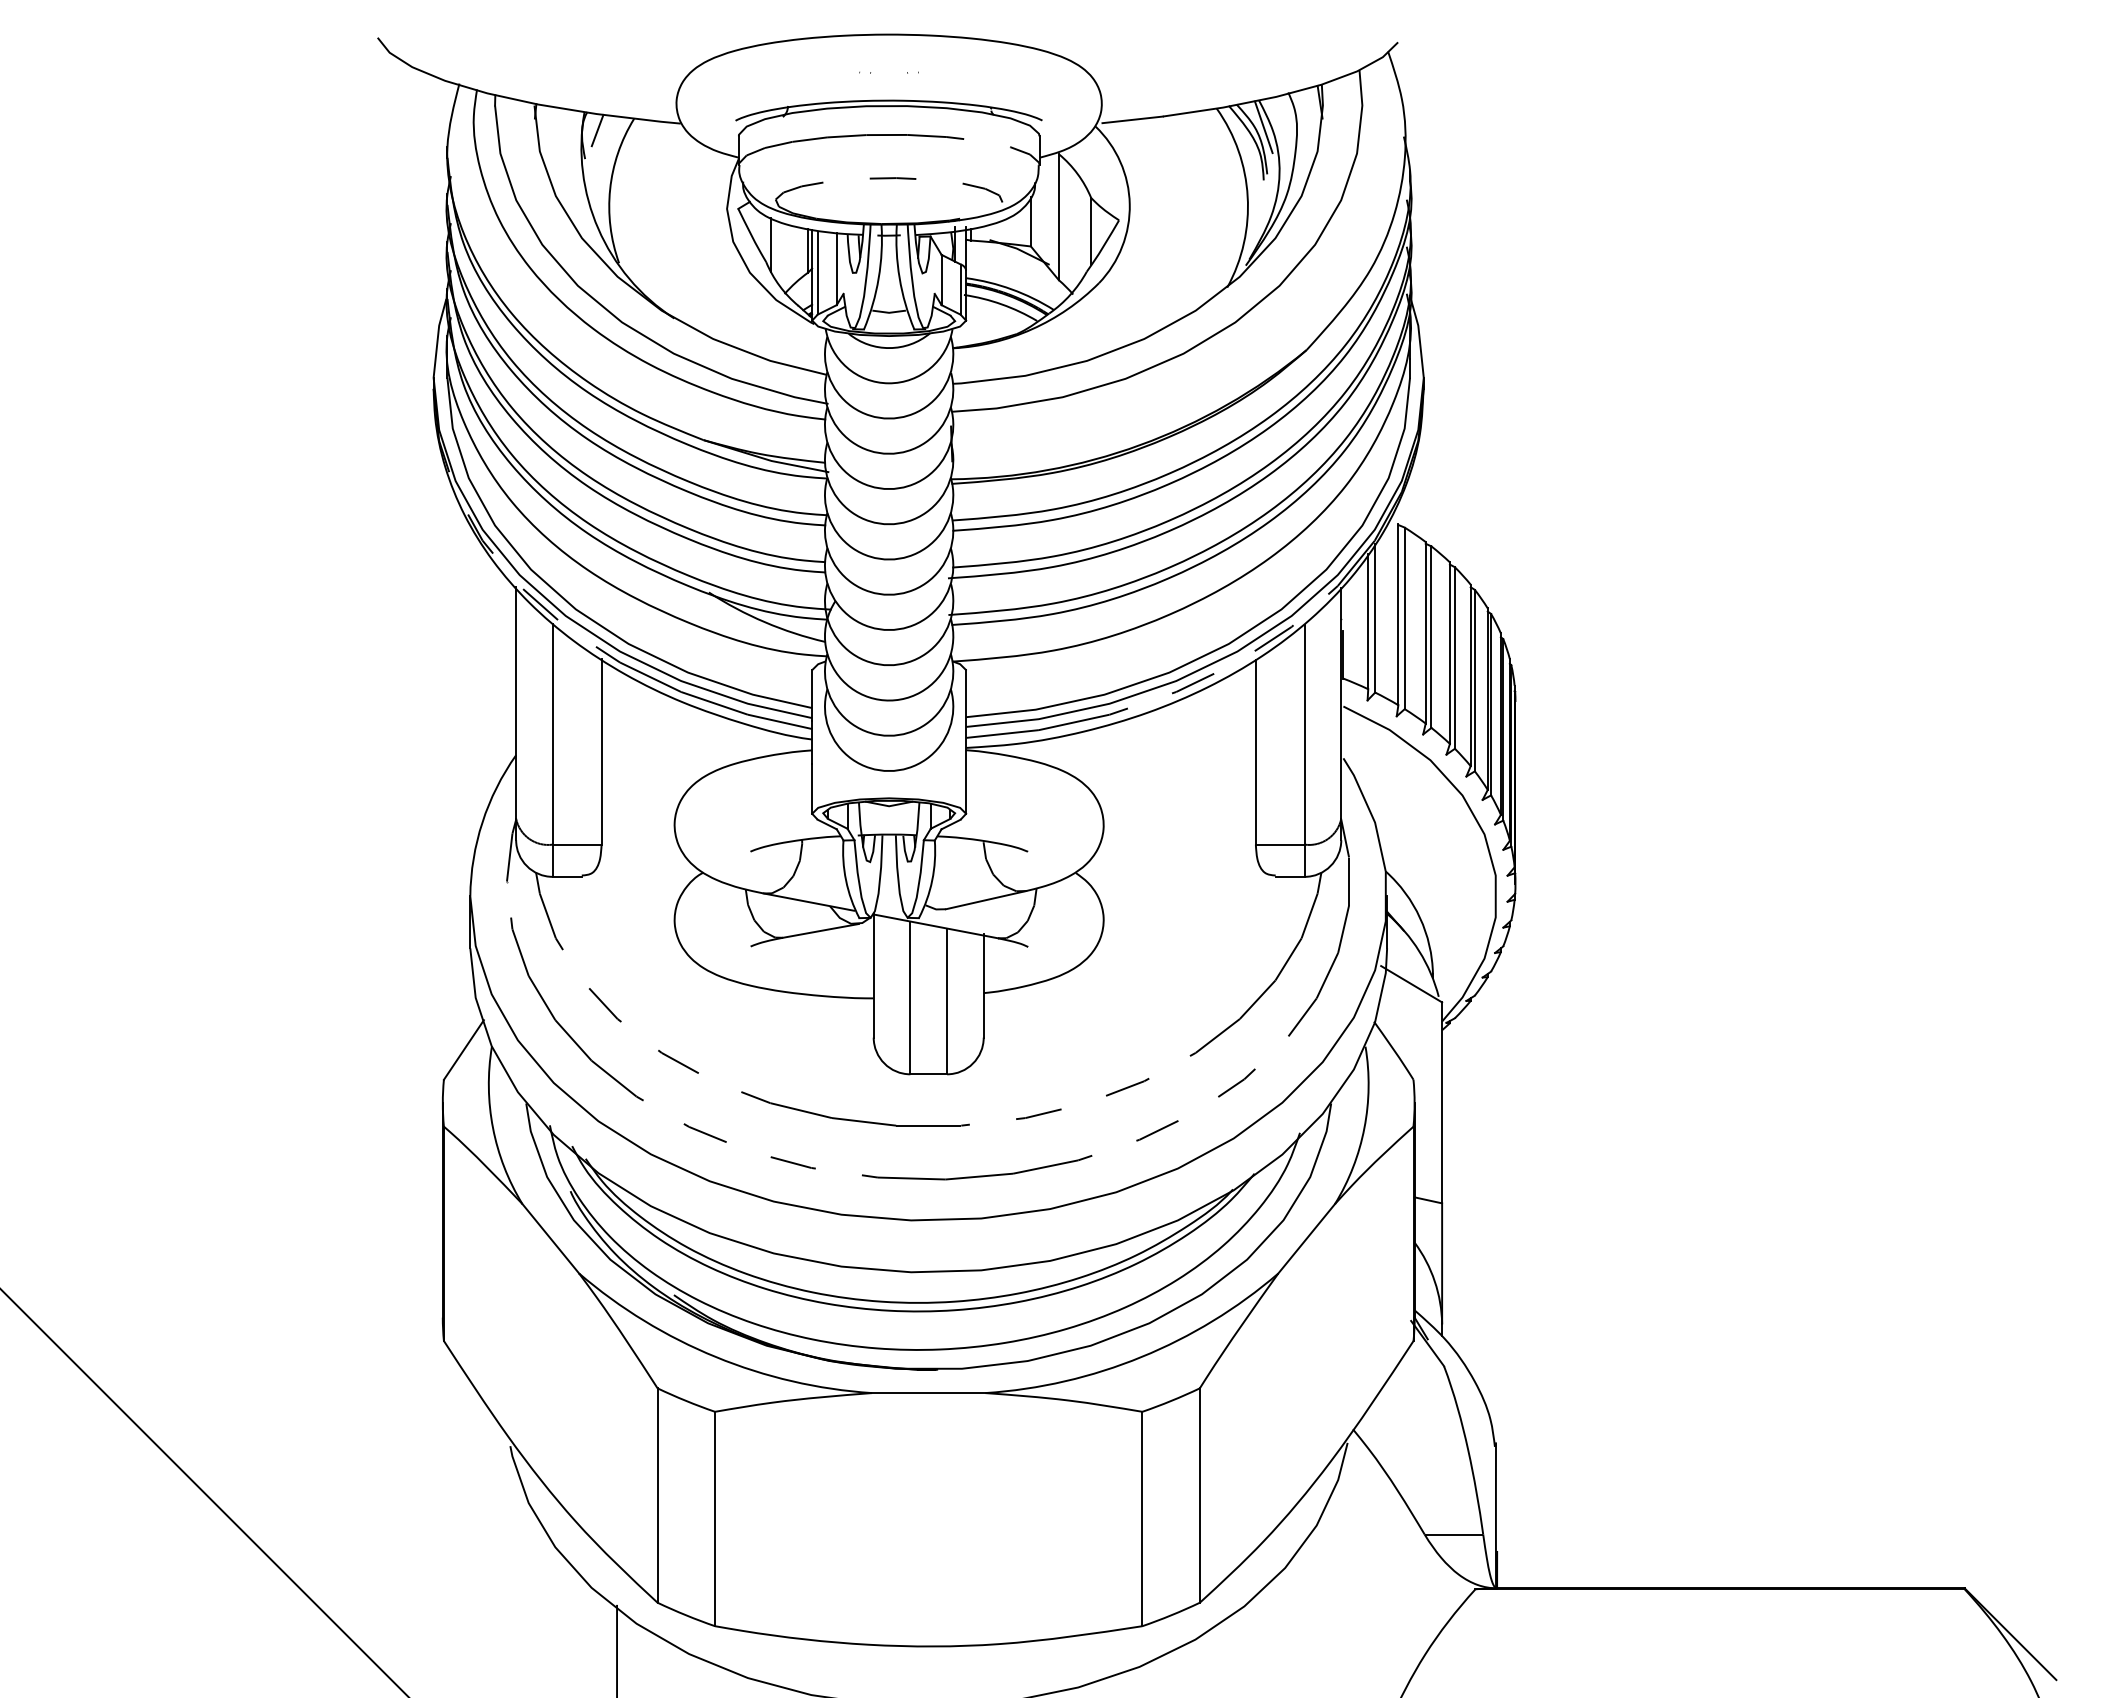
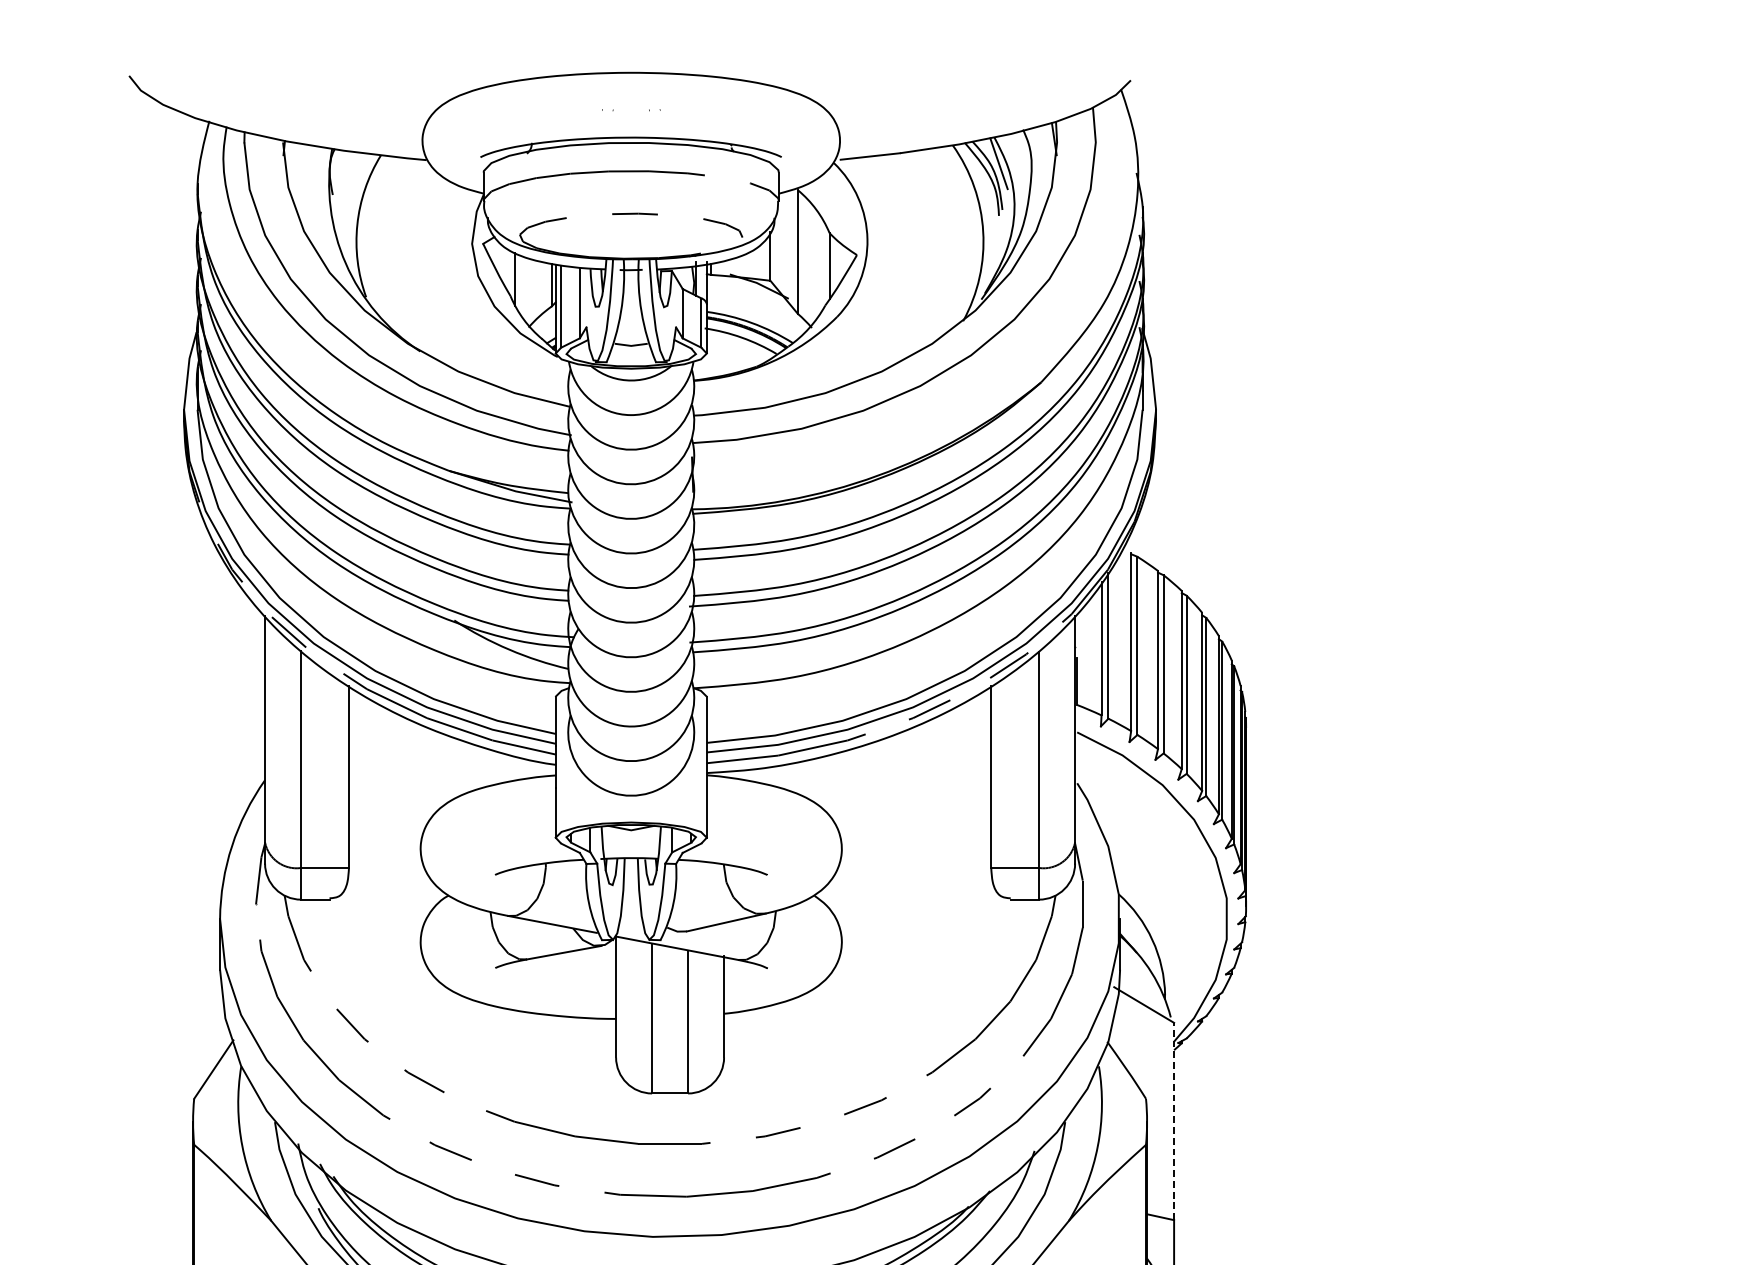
line: (597, 130) -> (344, 166), removed
line: (1442, 1102) -> (1174, 1121), solid -> dashed

